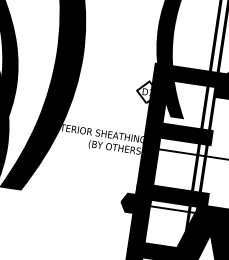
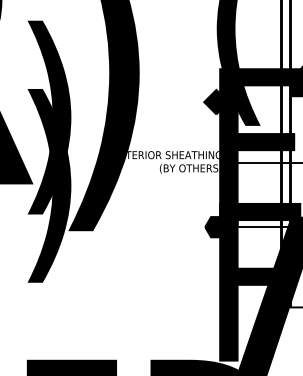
fill: (148, 91) -> (216, 101), added

